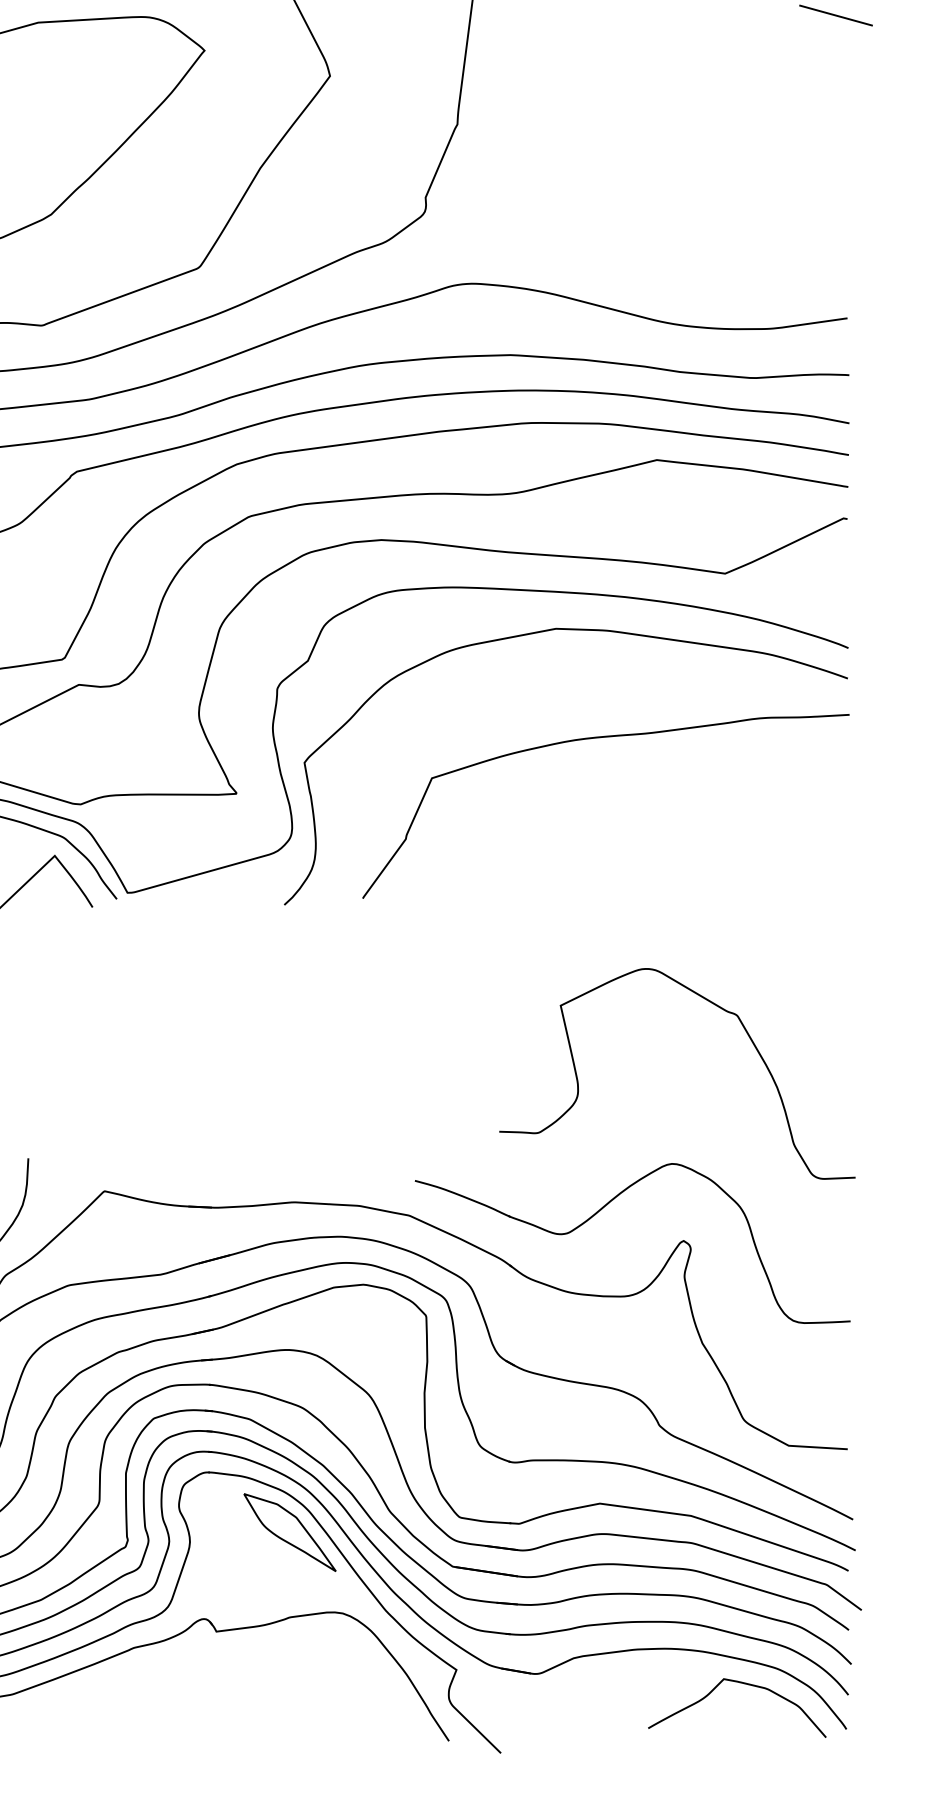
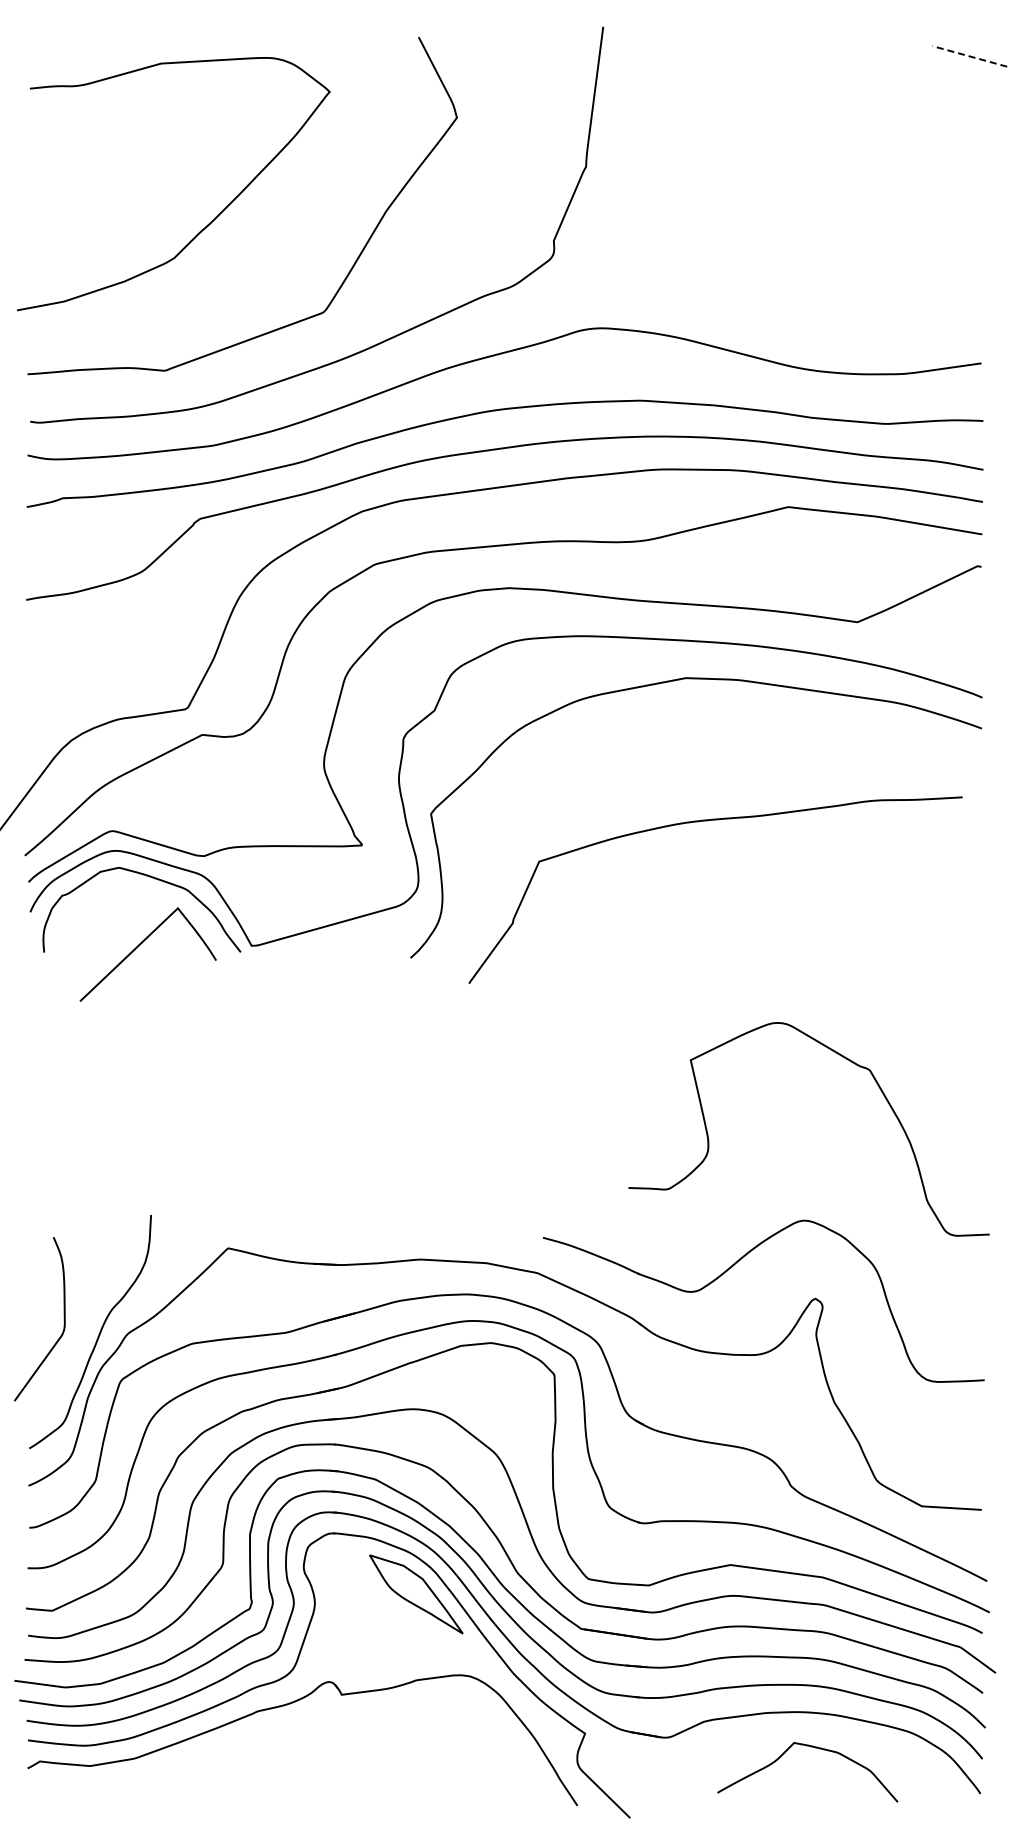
line: (835, 15) -> (969, 56), solid -> dashed
curve: (597, 738) -> (707, 821), moved
curve: (744, 1684) -> (815, 1748), moved

